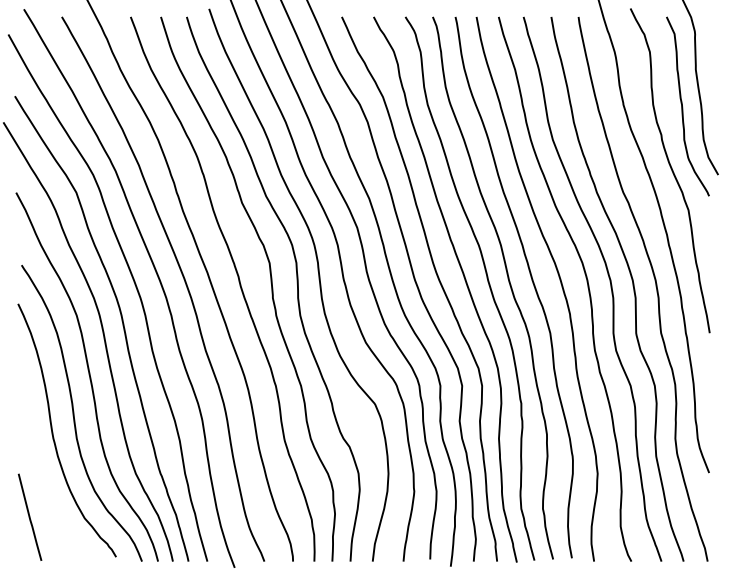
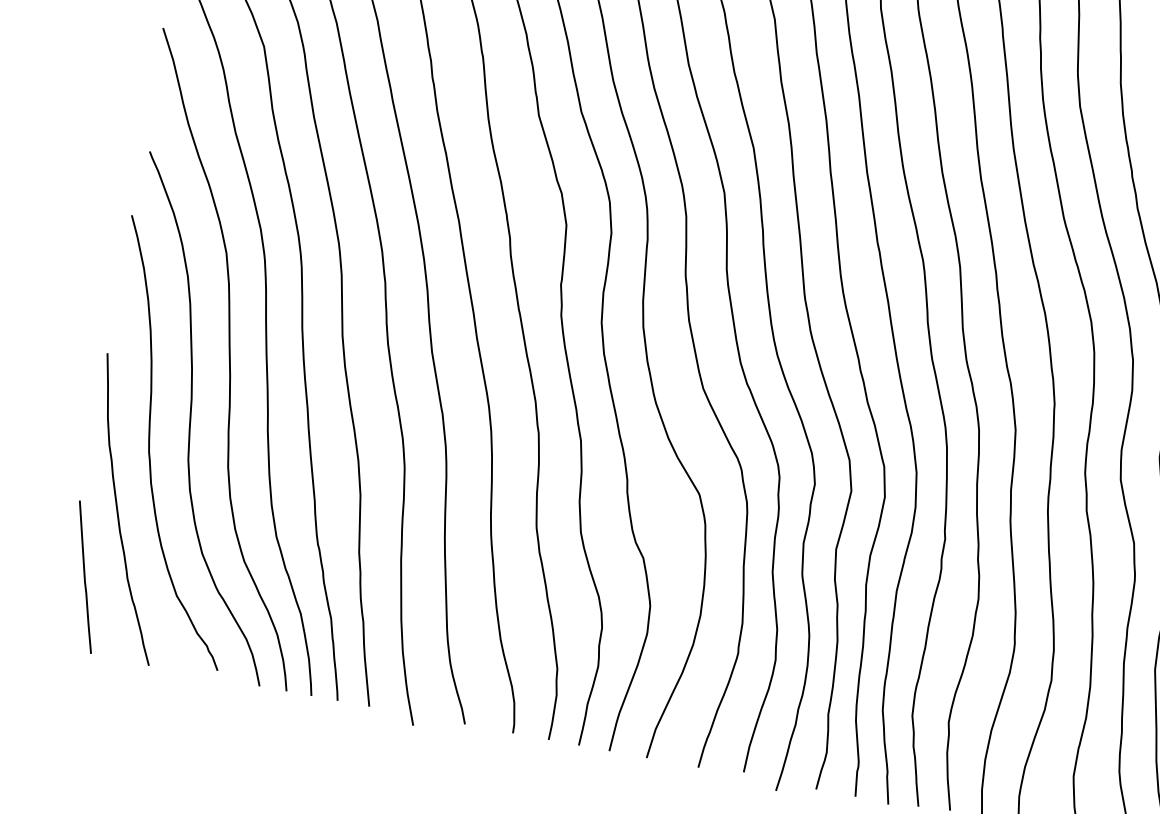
curve: (42, 475) -> (119, 510), added

